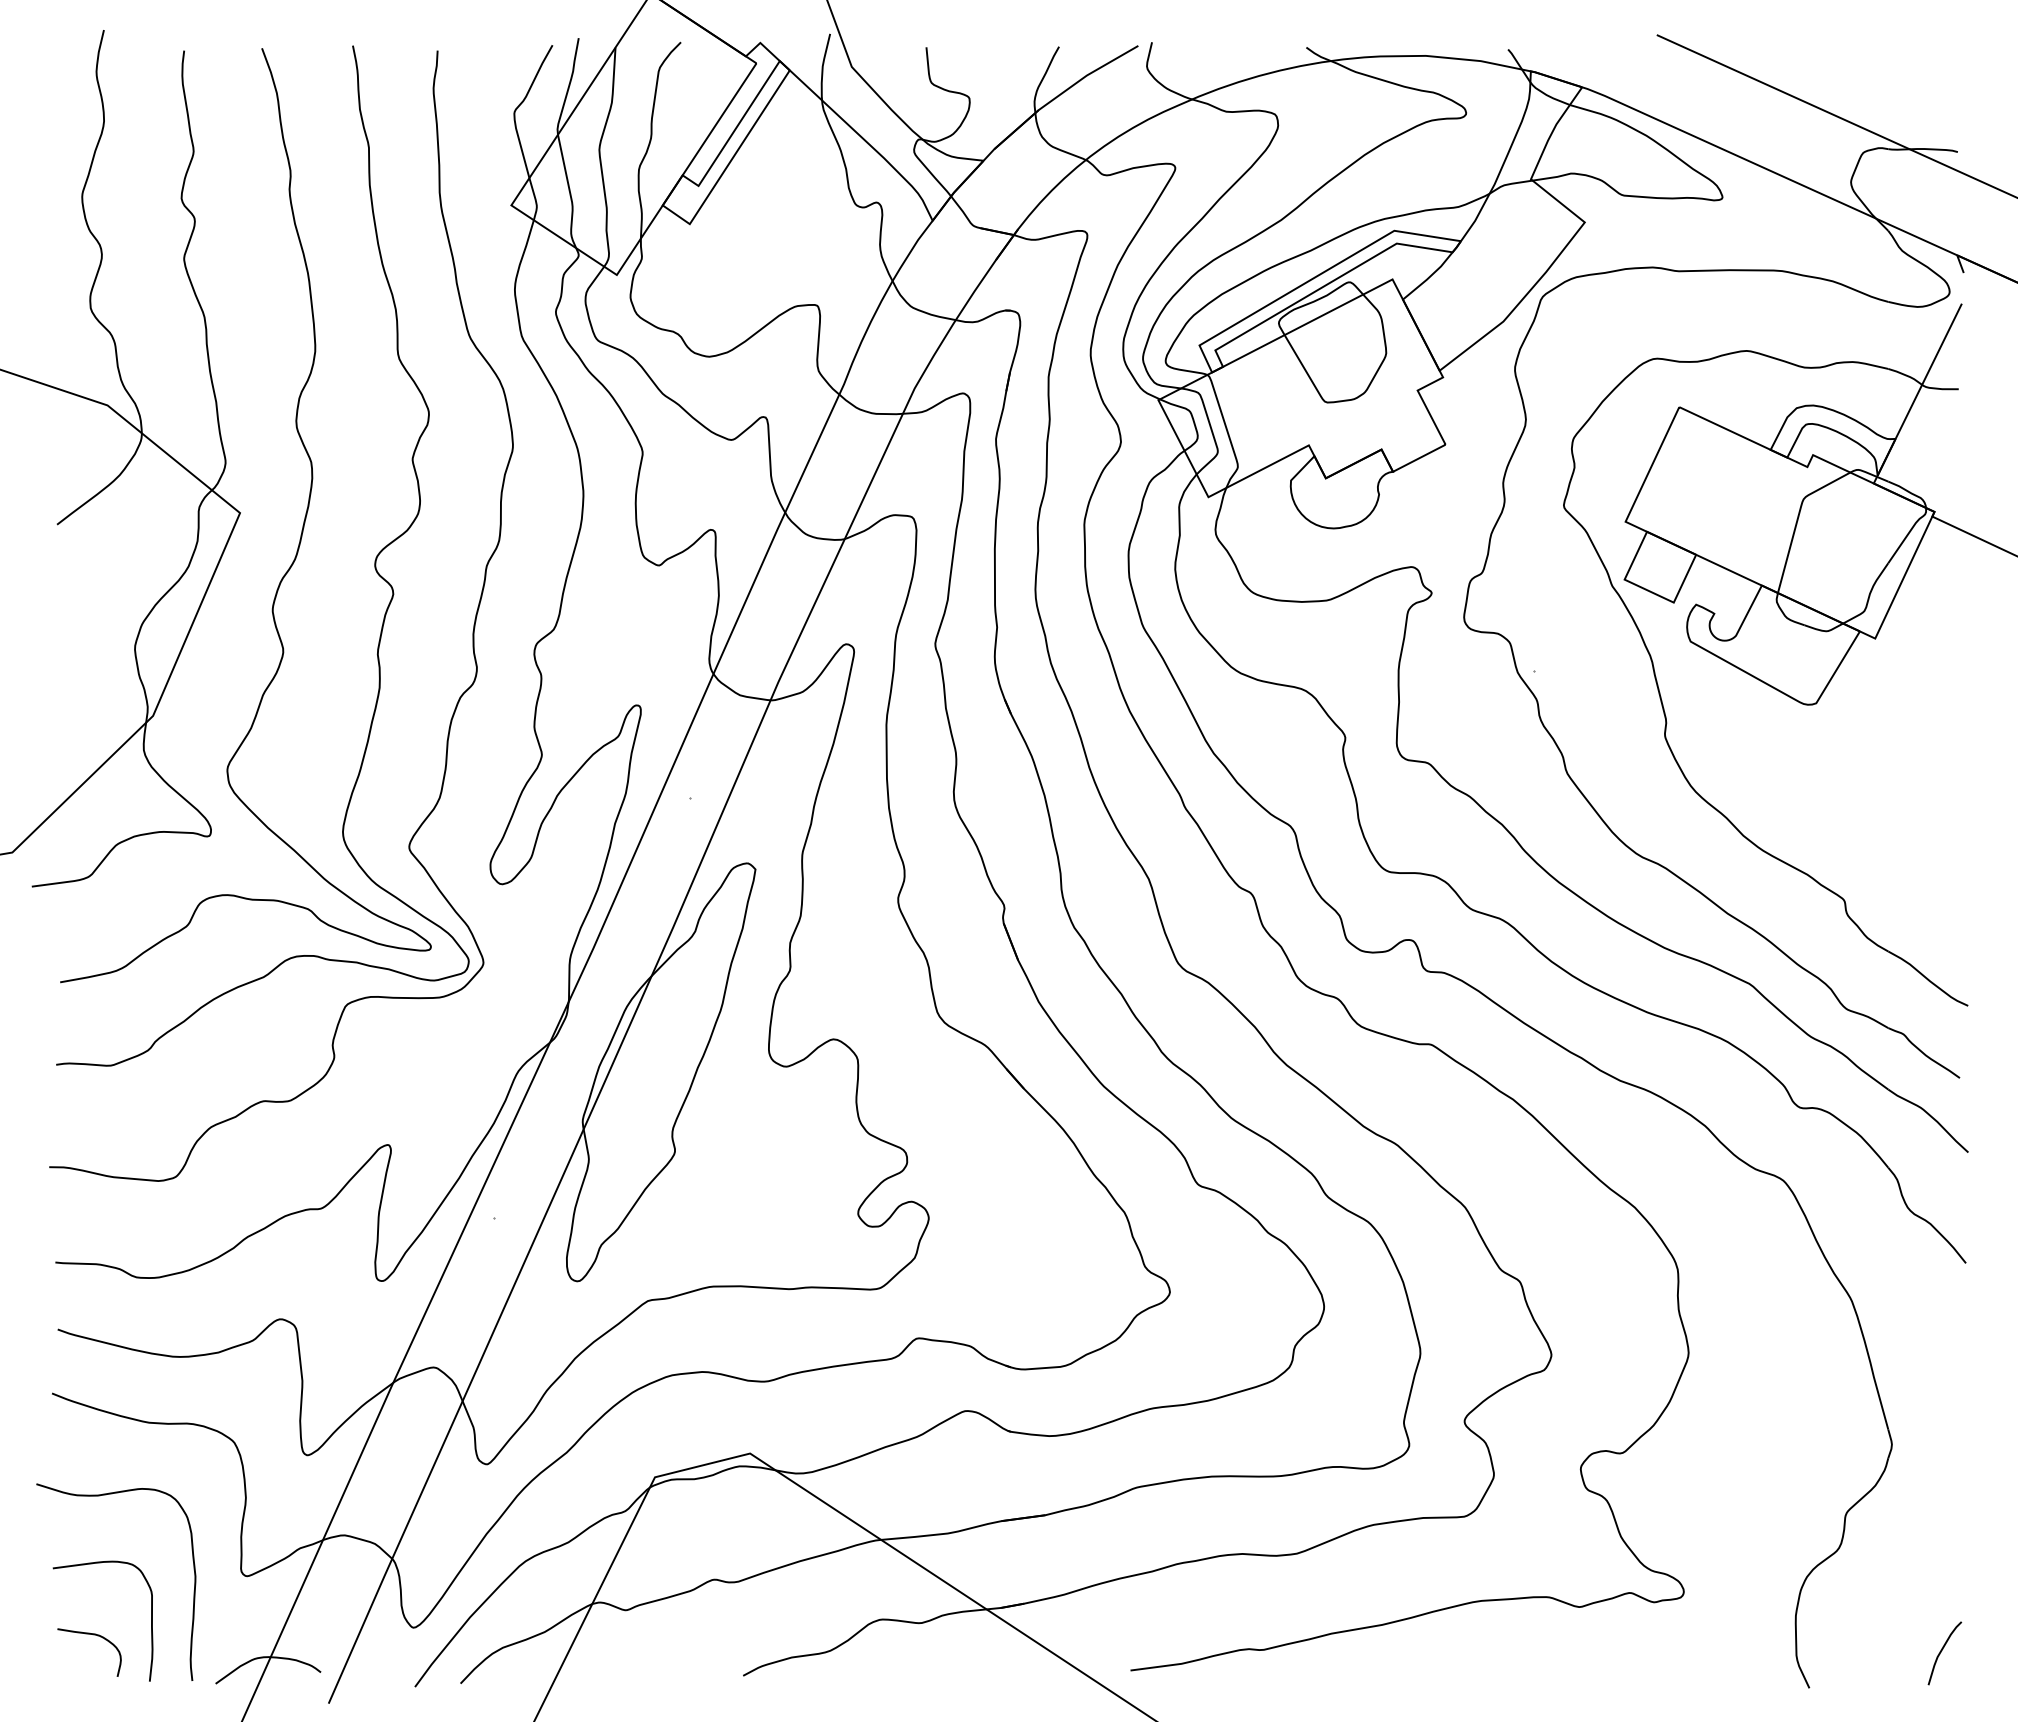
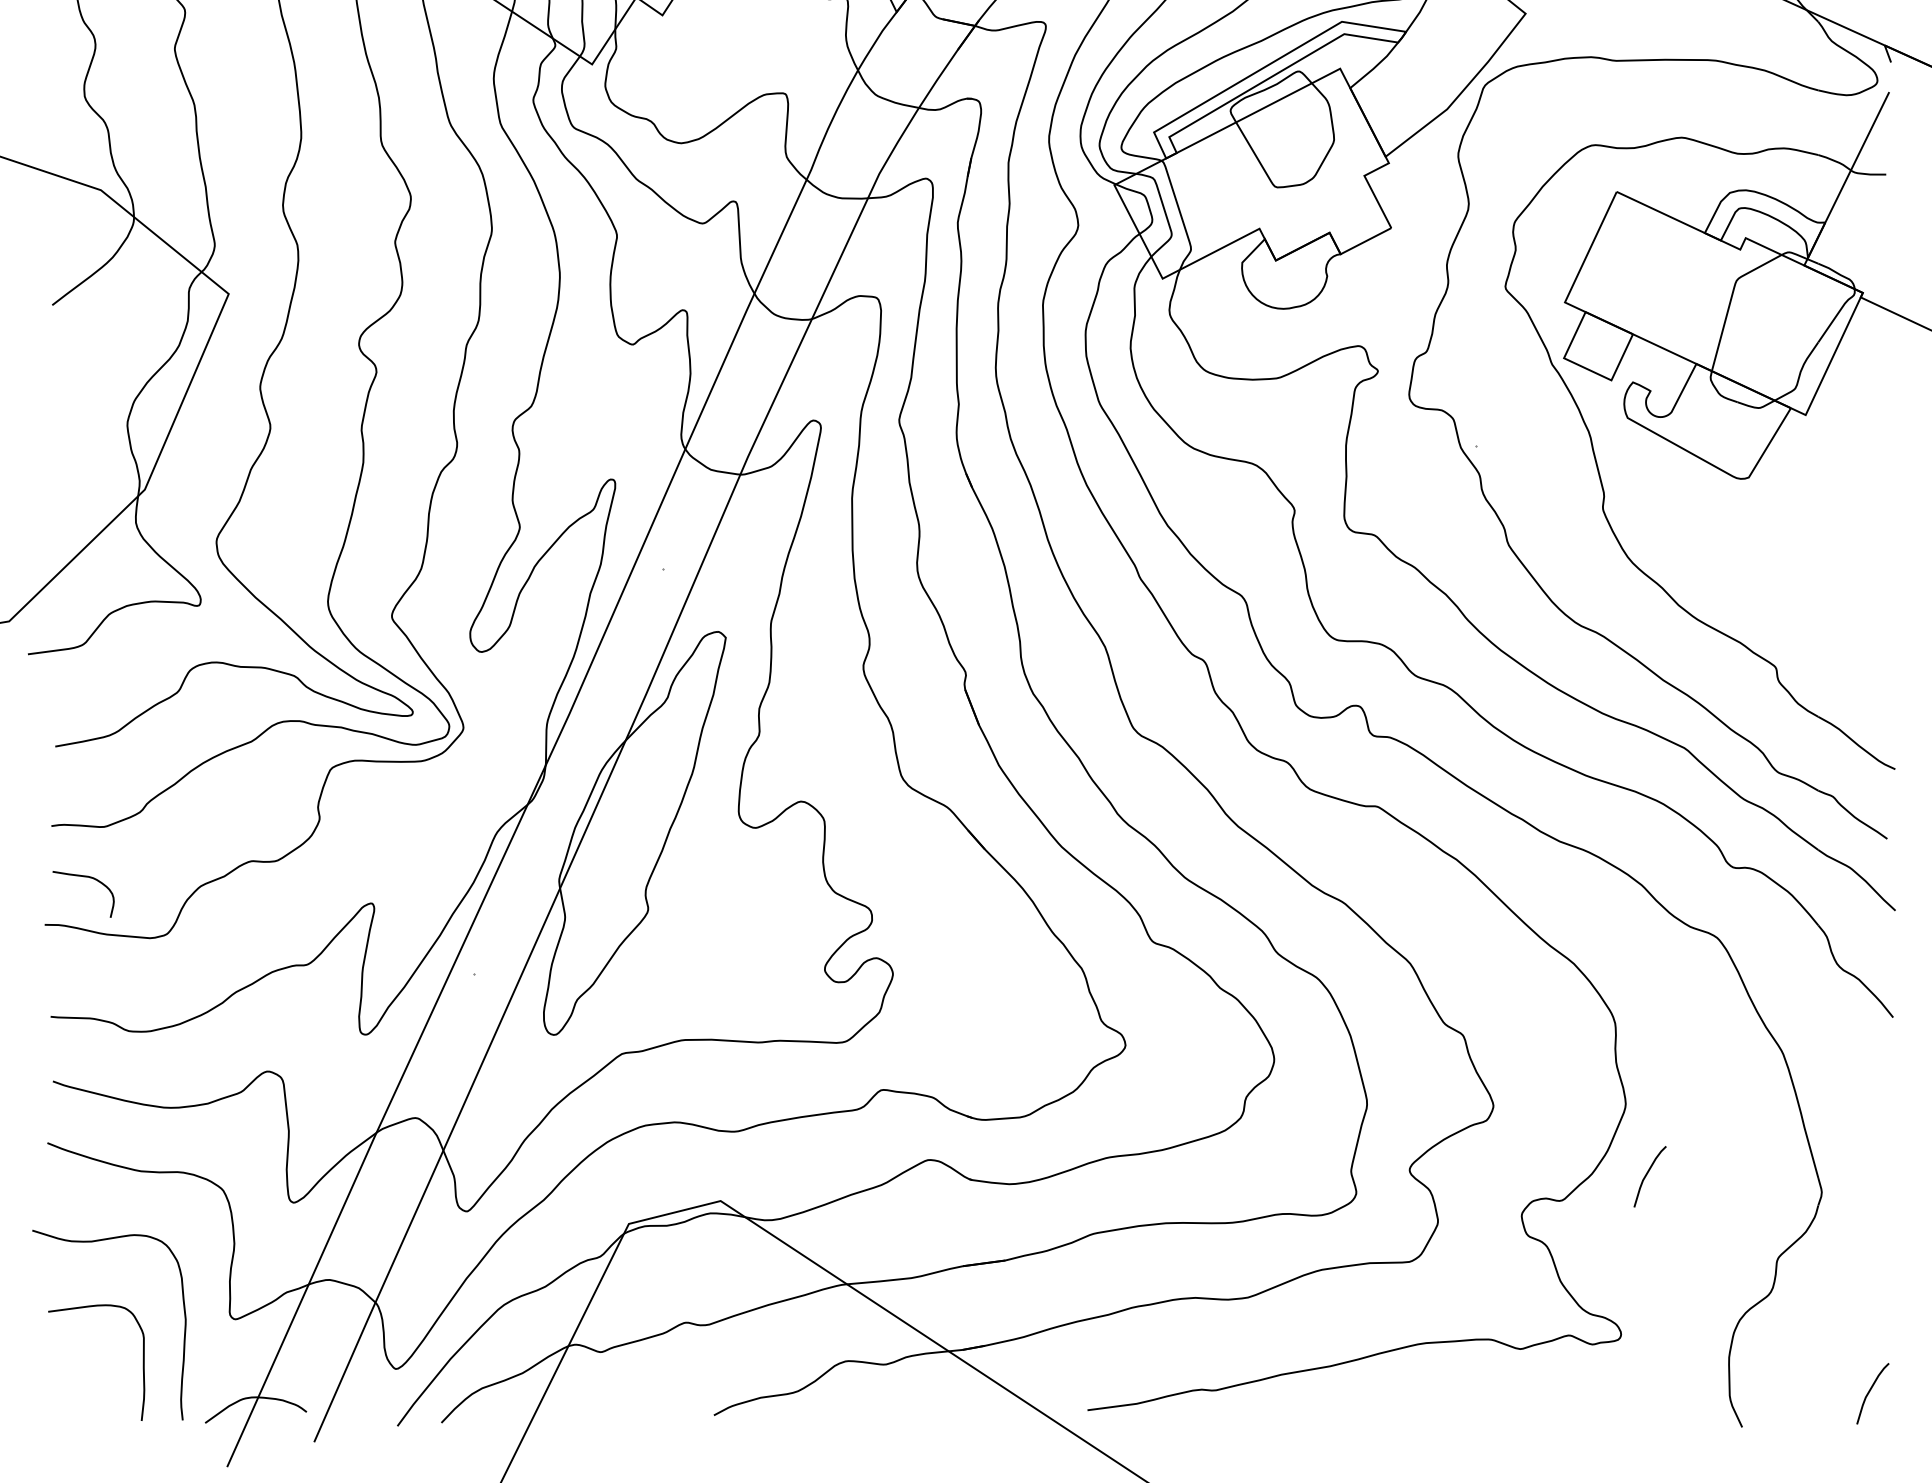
curve: (1710, 1427) -> (1646, 1175), added
curve: (93, 1635) -> (87, 877), moved

